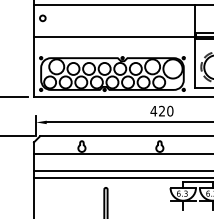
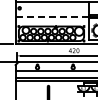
line: (114, 36) -> (52, 16), solid -> dashed

